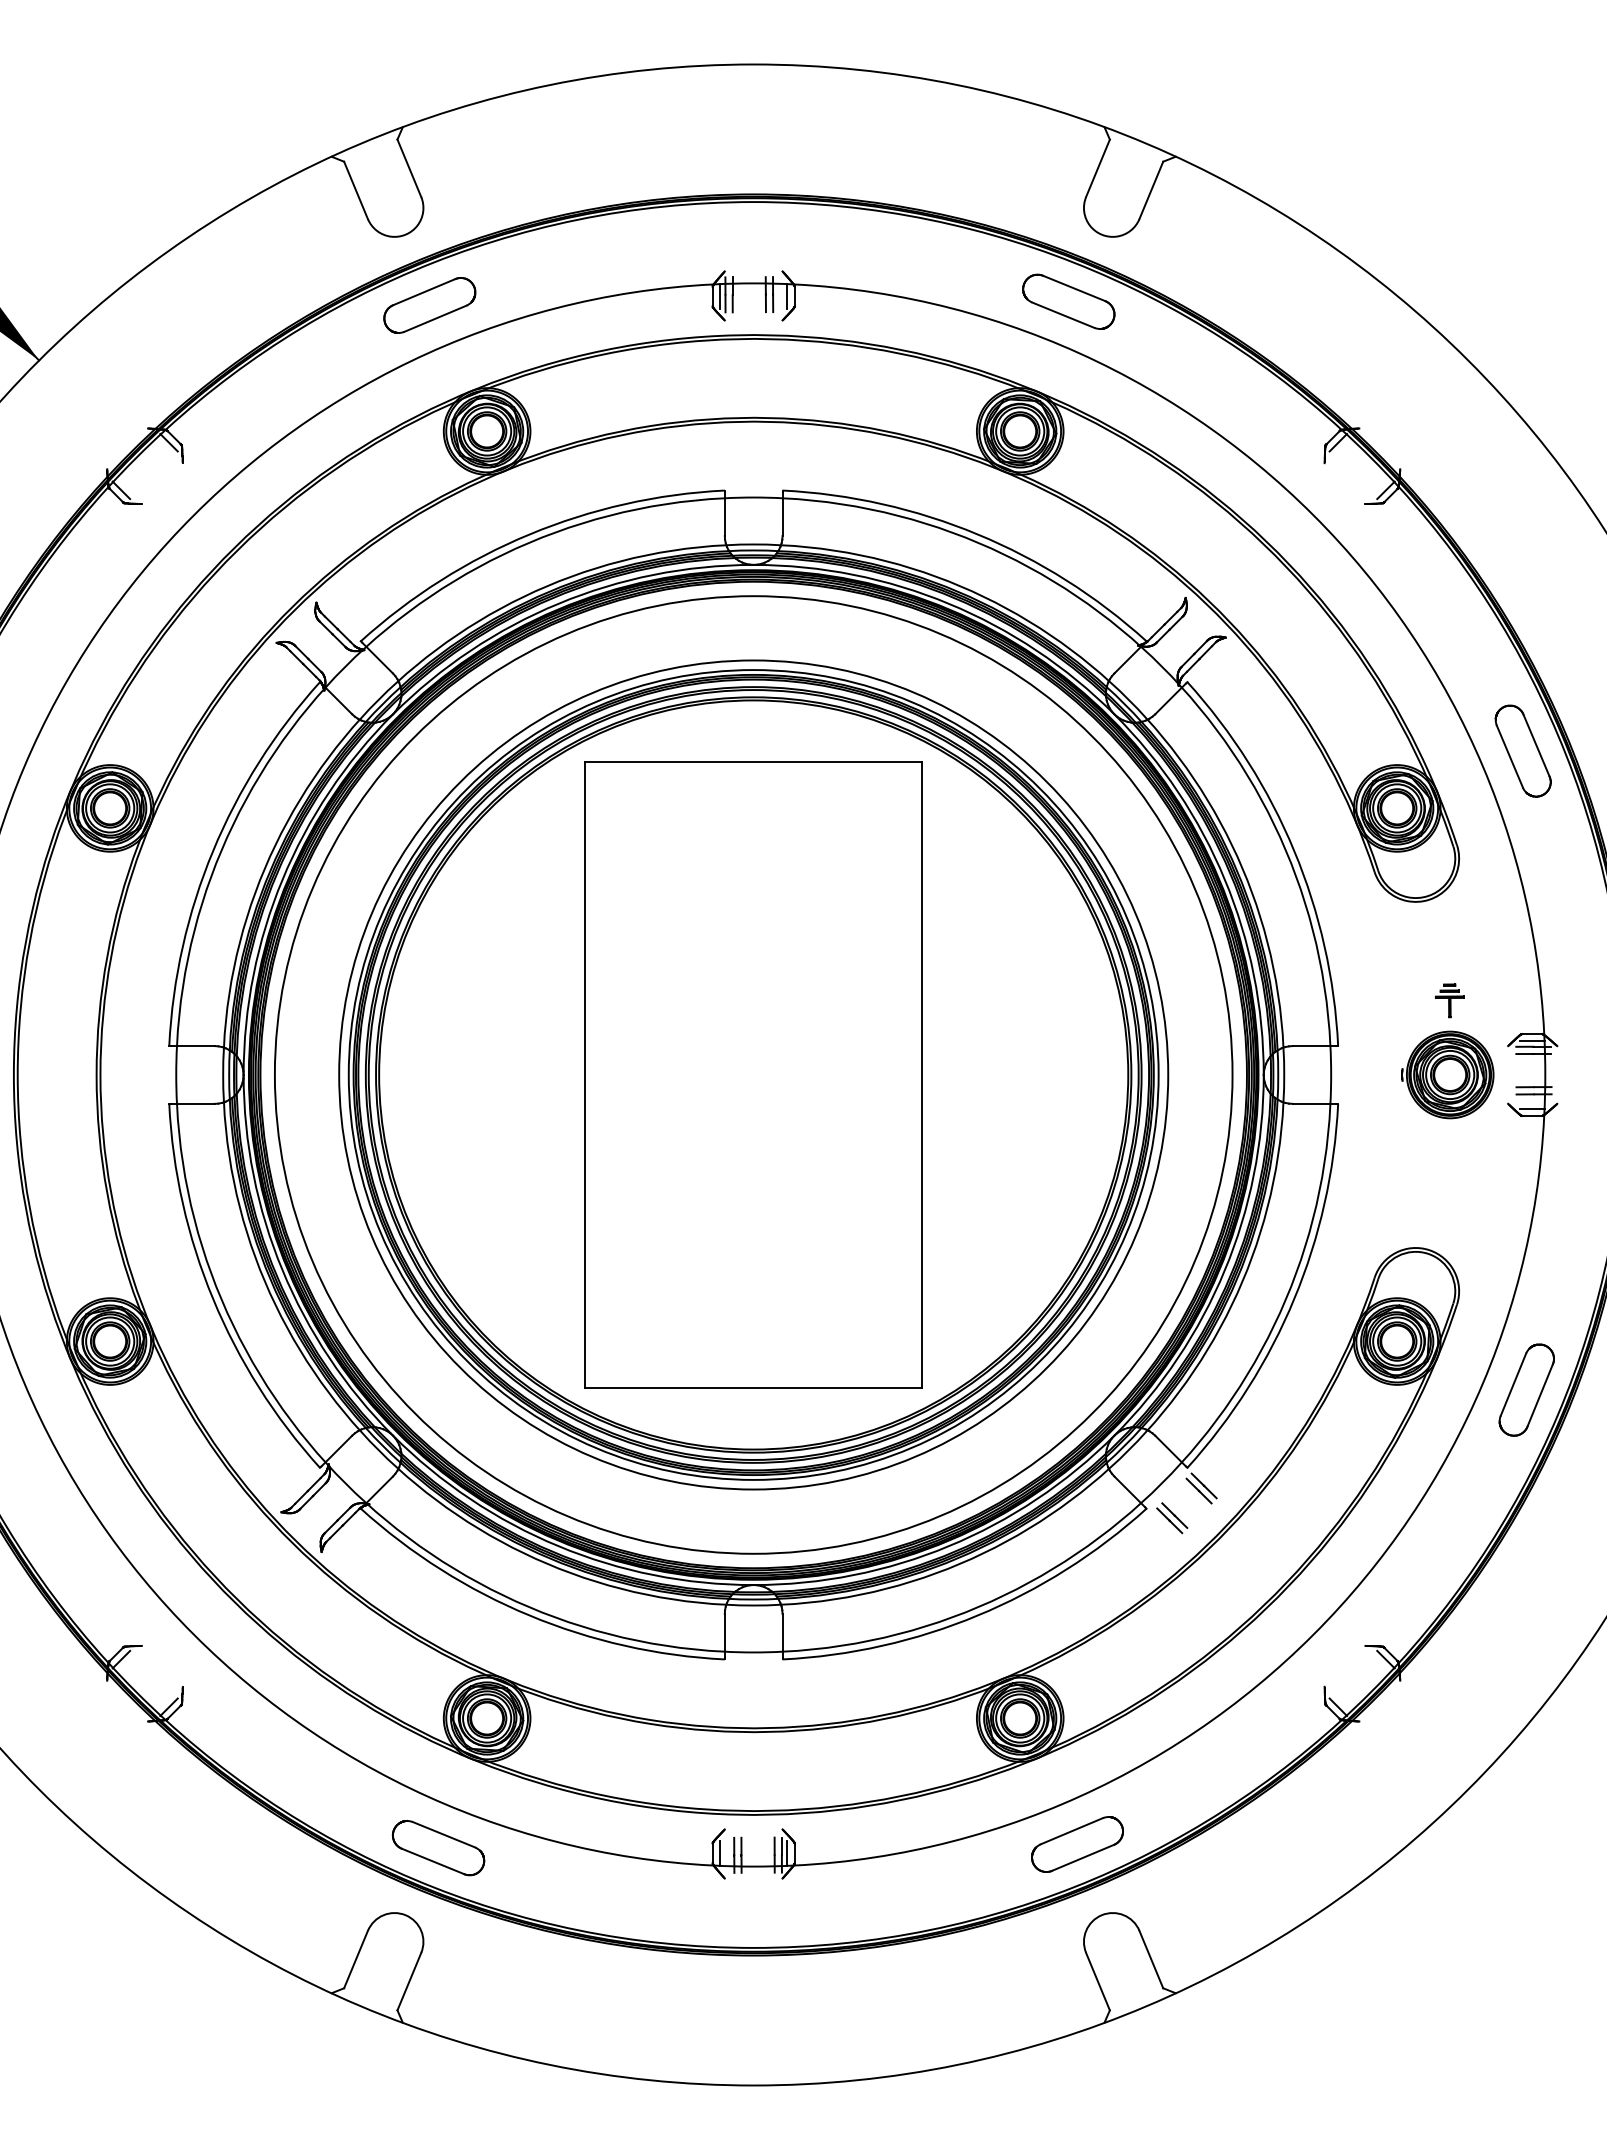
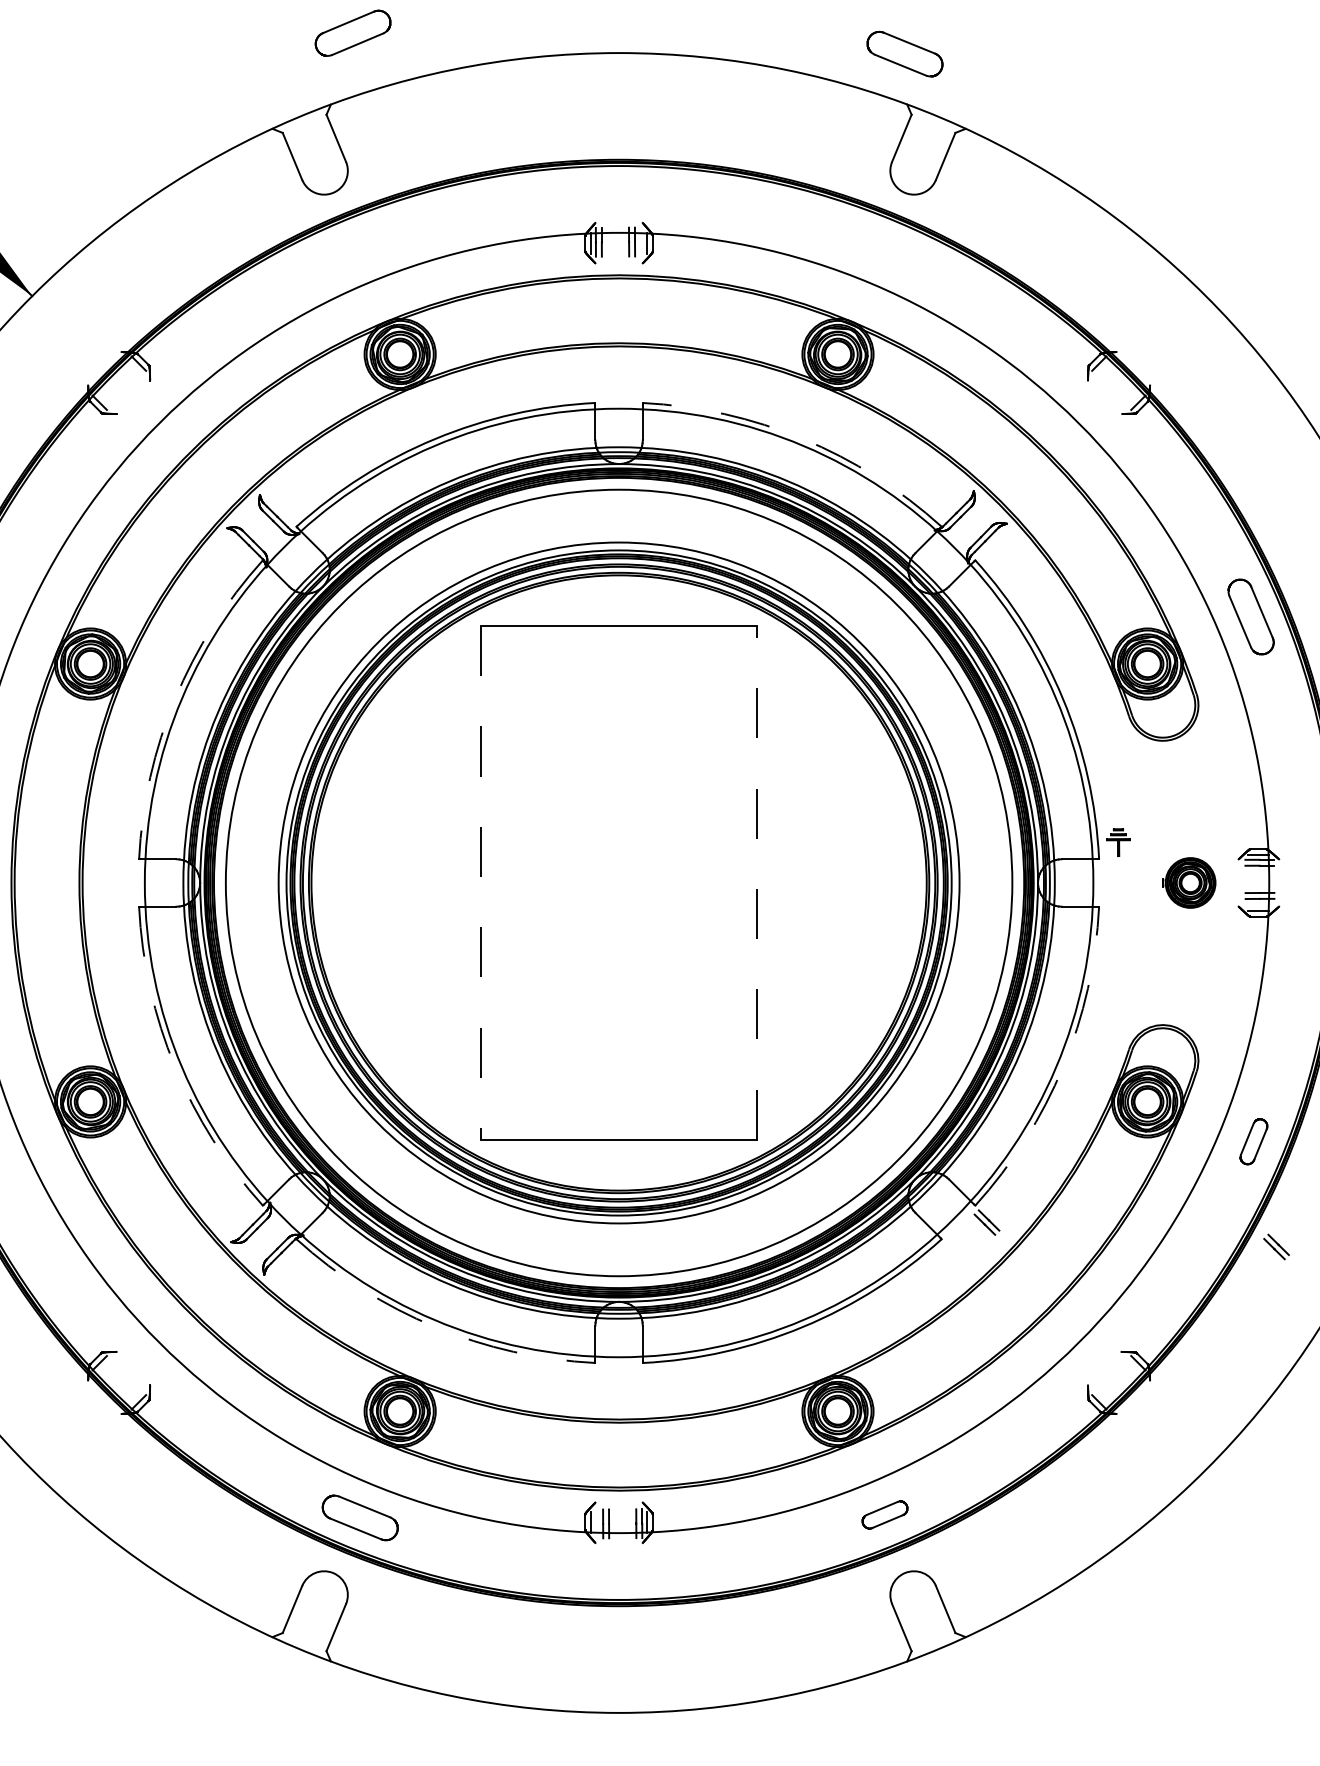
part: (1068, 301) -> (904, 53), moved
part: (429, 305) -> (352, 33), moved
arc: (977, 534) -> (802, 439), solid -> dashed
arc: (213, 851) -> (175, 699), solid -> dashed
part: (1449, 1000) -> (1118, 842), moved
line: (585, 1074) -> (480, 882), solid -> dashed
line: (922, 1074) -> (757, 882), solid -> dashed
part: (1447, 1074) -> (1188, 882), size x0.7
arc: (213, 1298) -> (175, 1066), solid -> dashed
arc: (1294, 1298) -> (1063, 1066), solid -> dashed
part: (1526, 1389) -> (1253, 1141), size x0.6
part: (1172, 1518) -> (1276, 1247), moved
arc: (529, 1615) -> (434, 1326), solid -> dashed
part: (1077, 1844) -> (885, 1514), size x0.6

